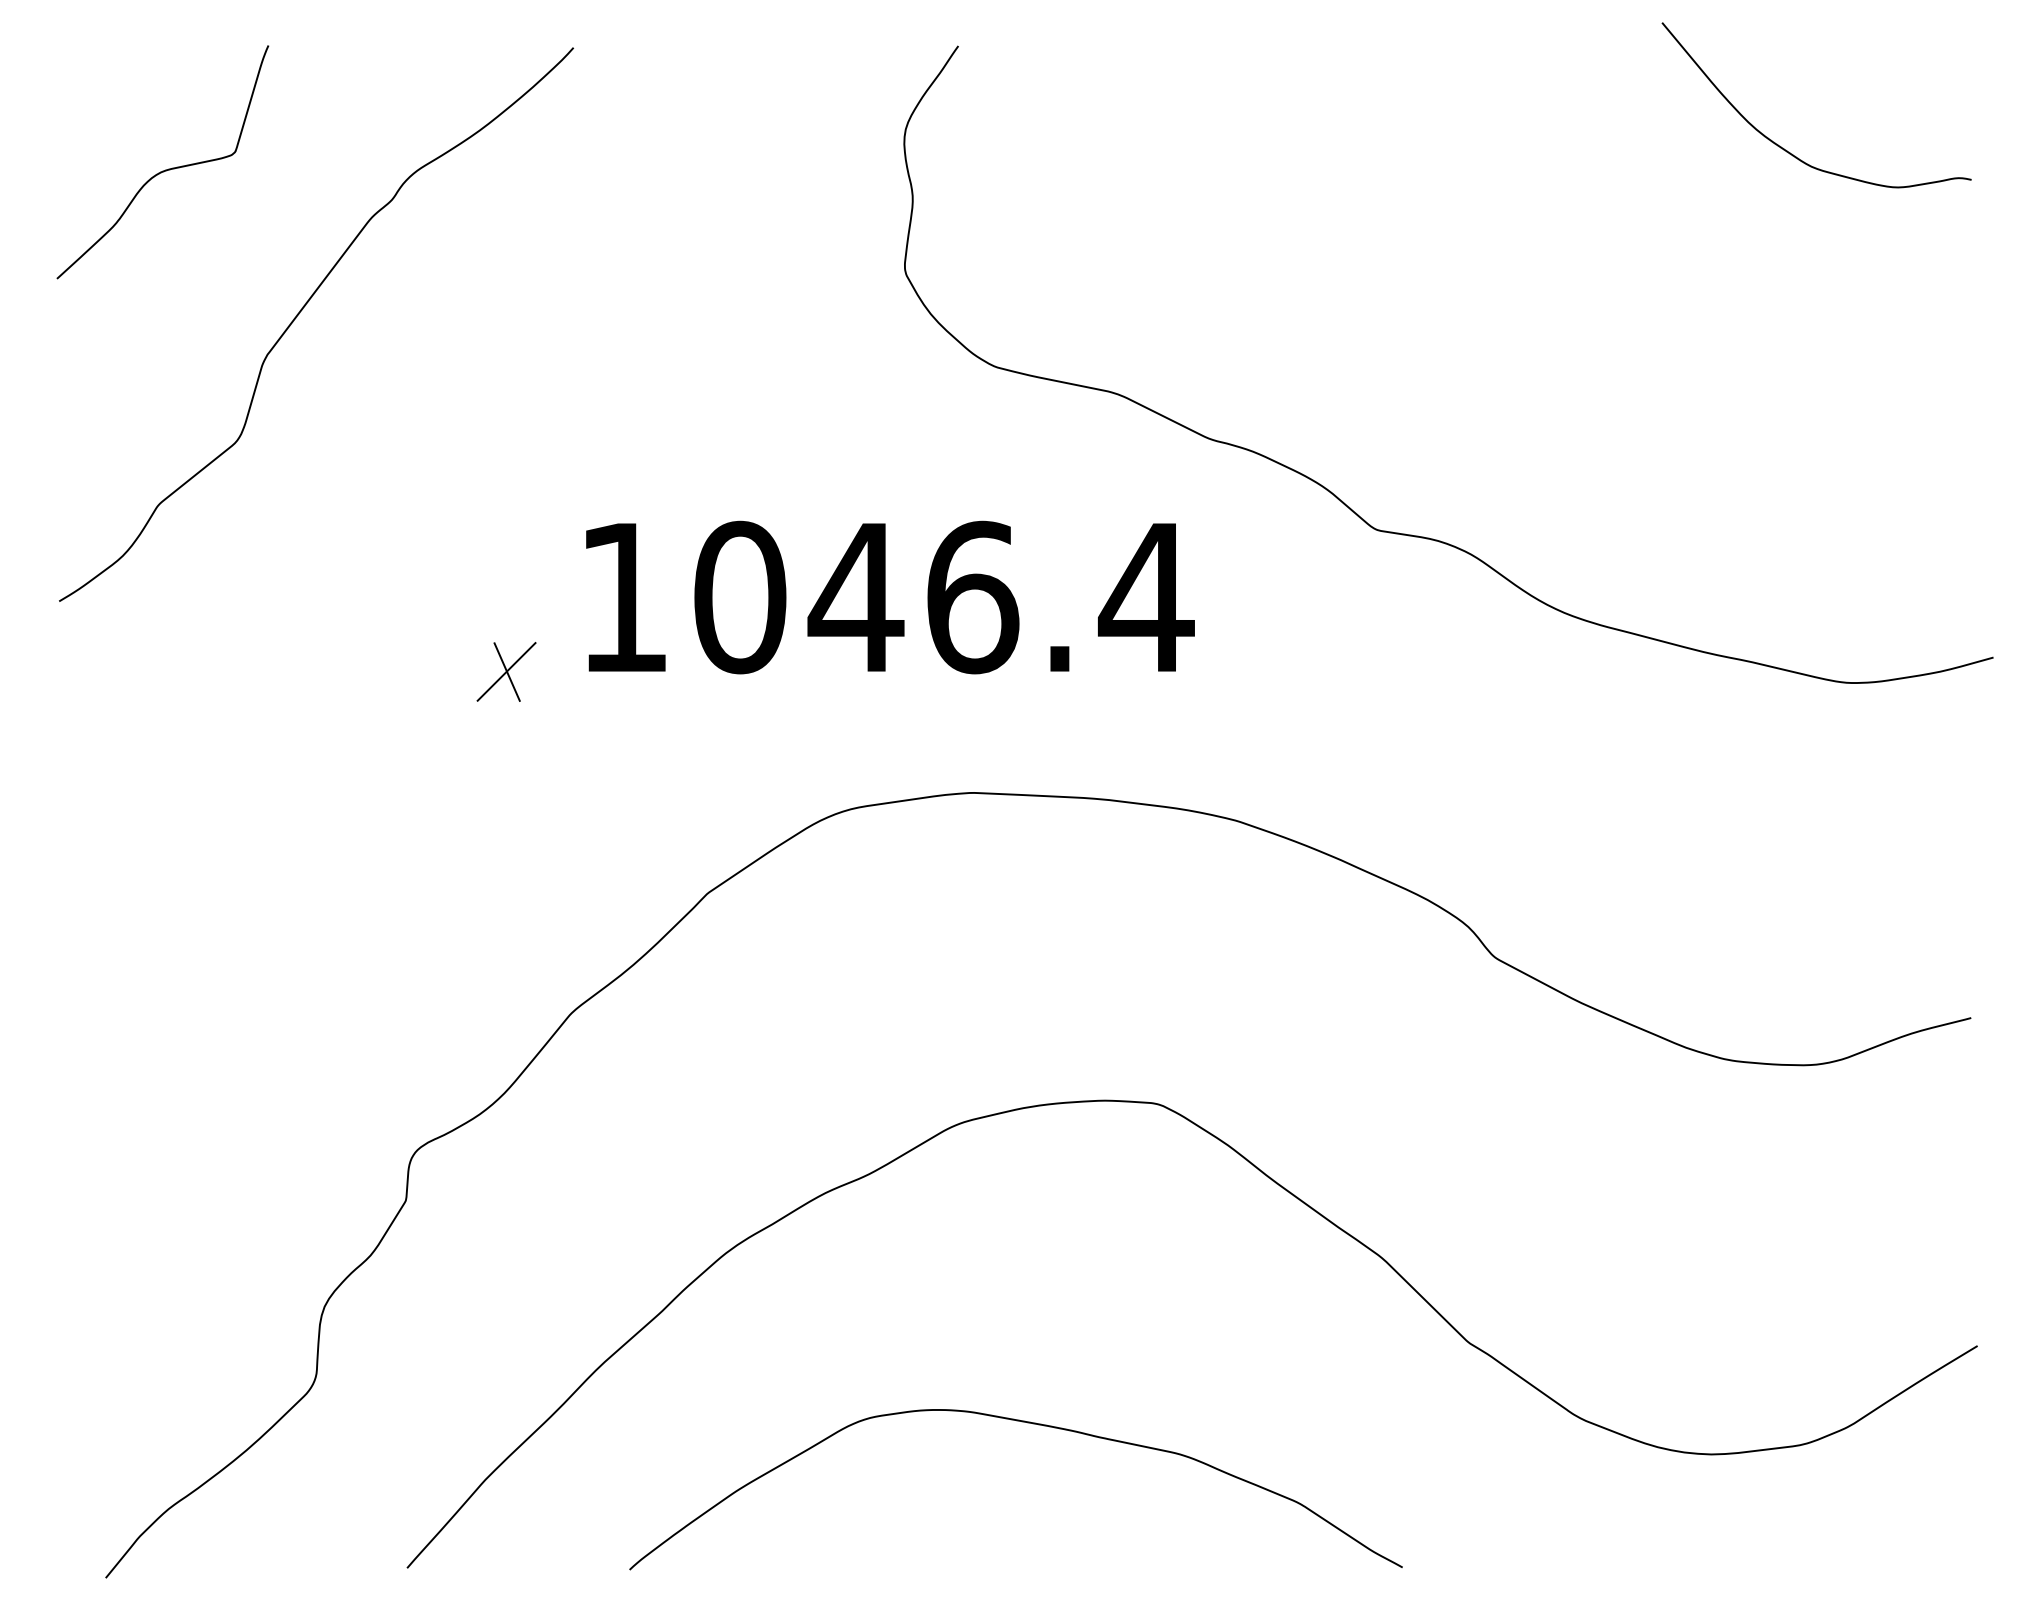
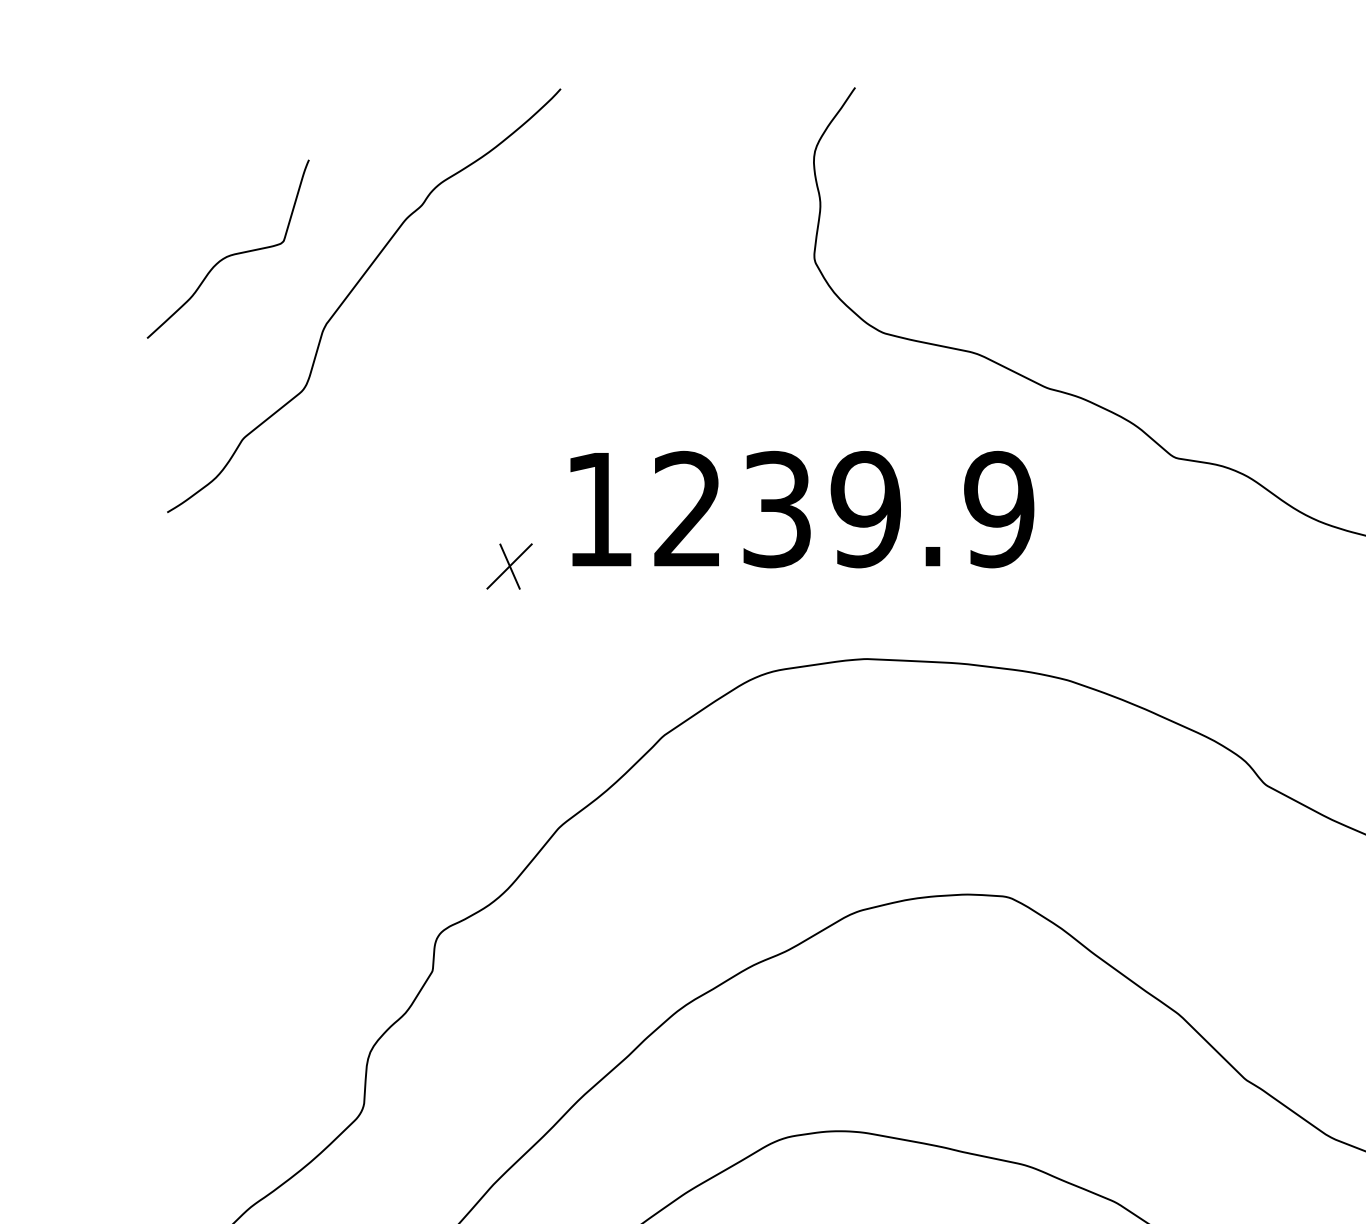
curve: (165, 169) -> (230, 254), moved
text: (944, 597) -> (844, 509), 1046.4 -> 1239.9

